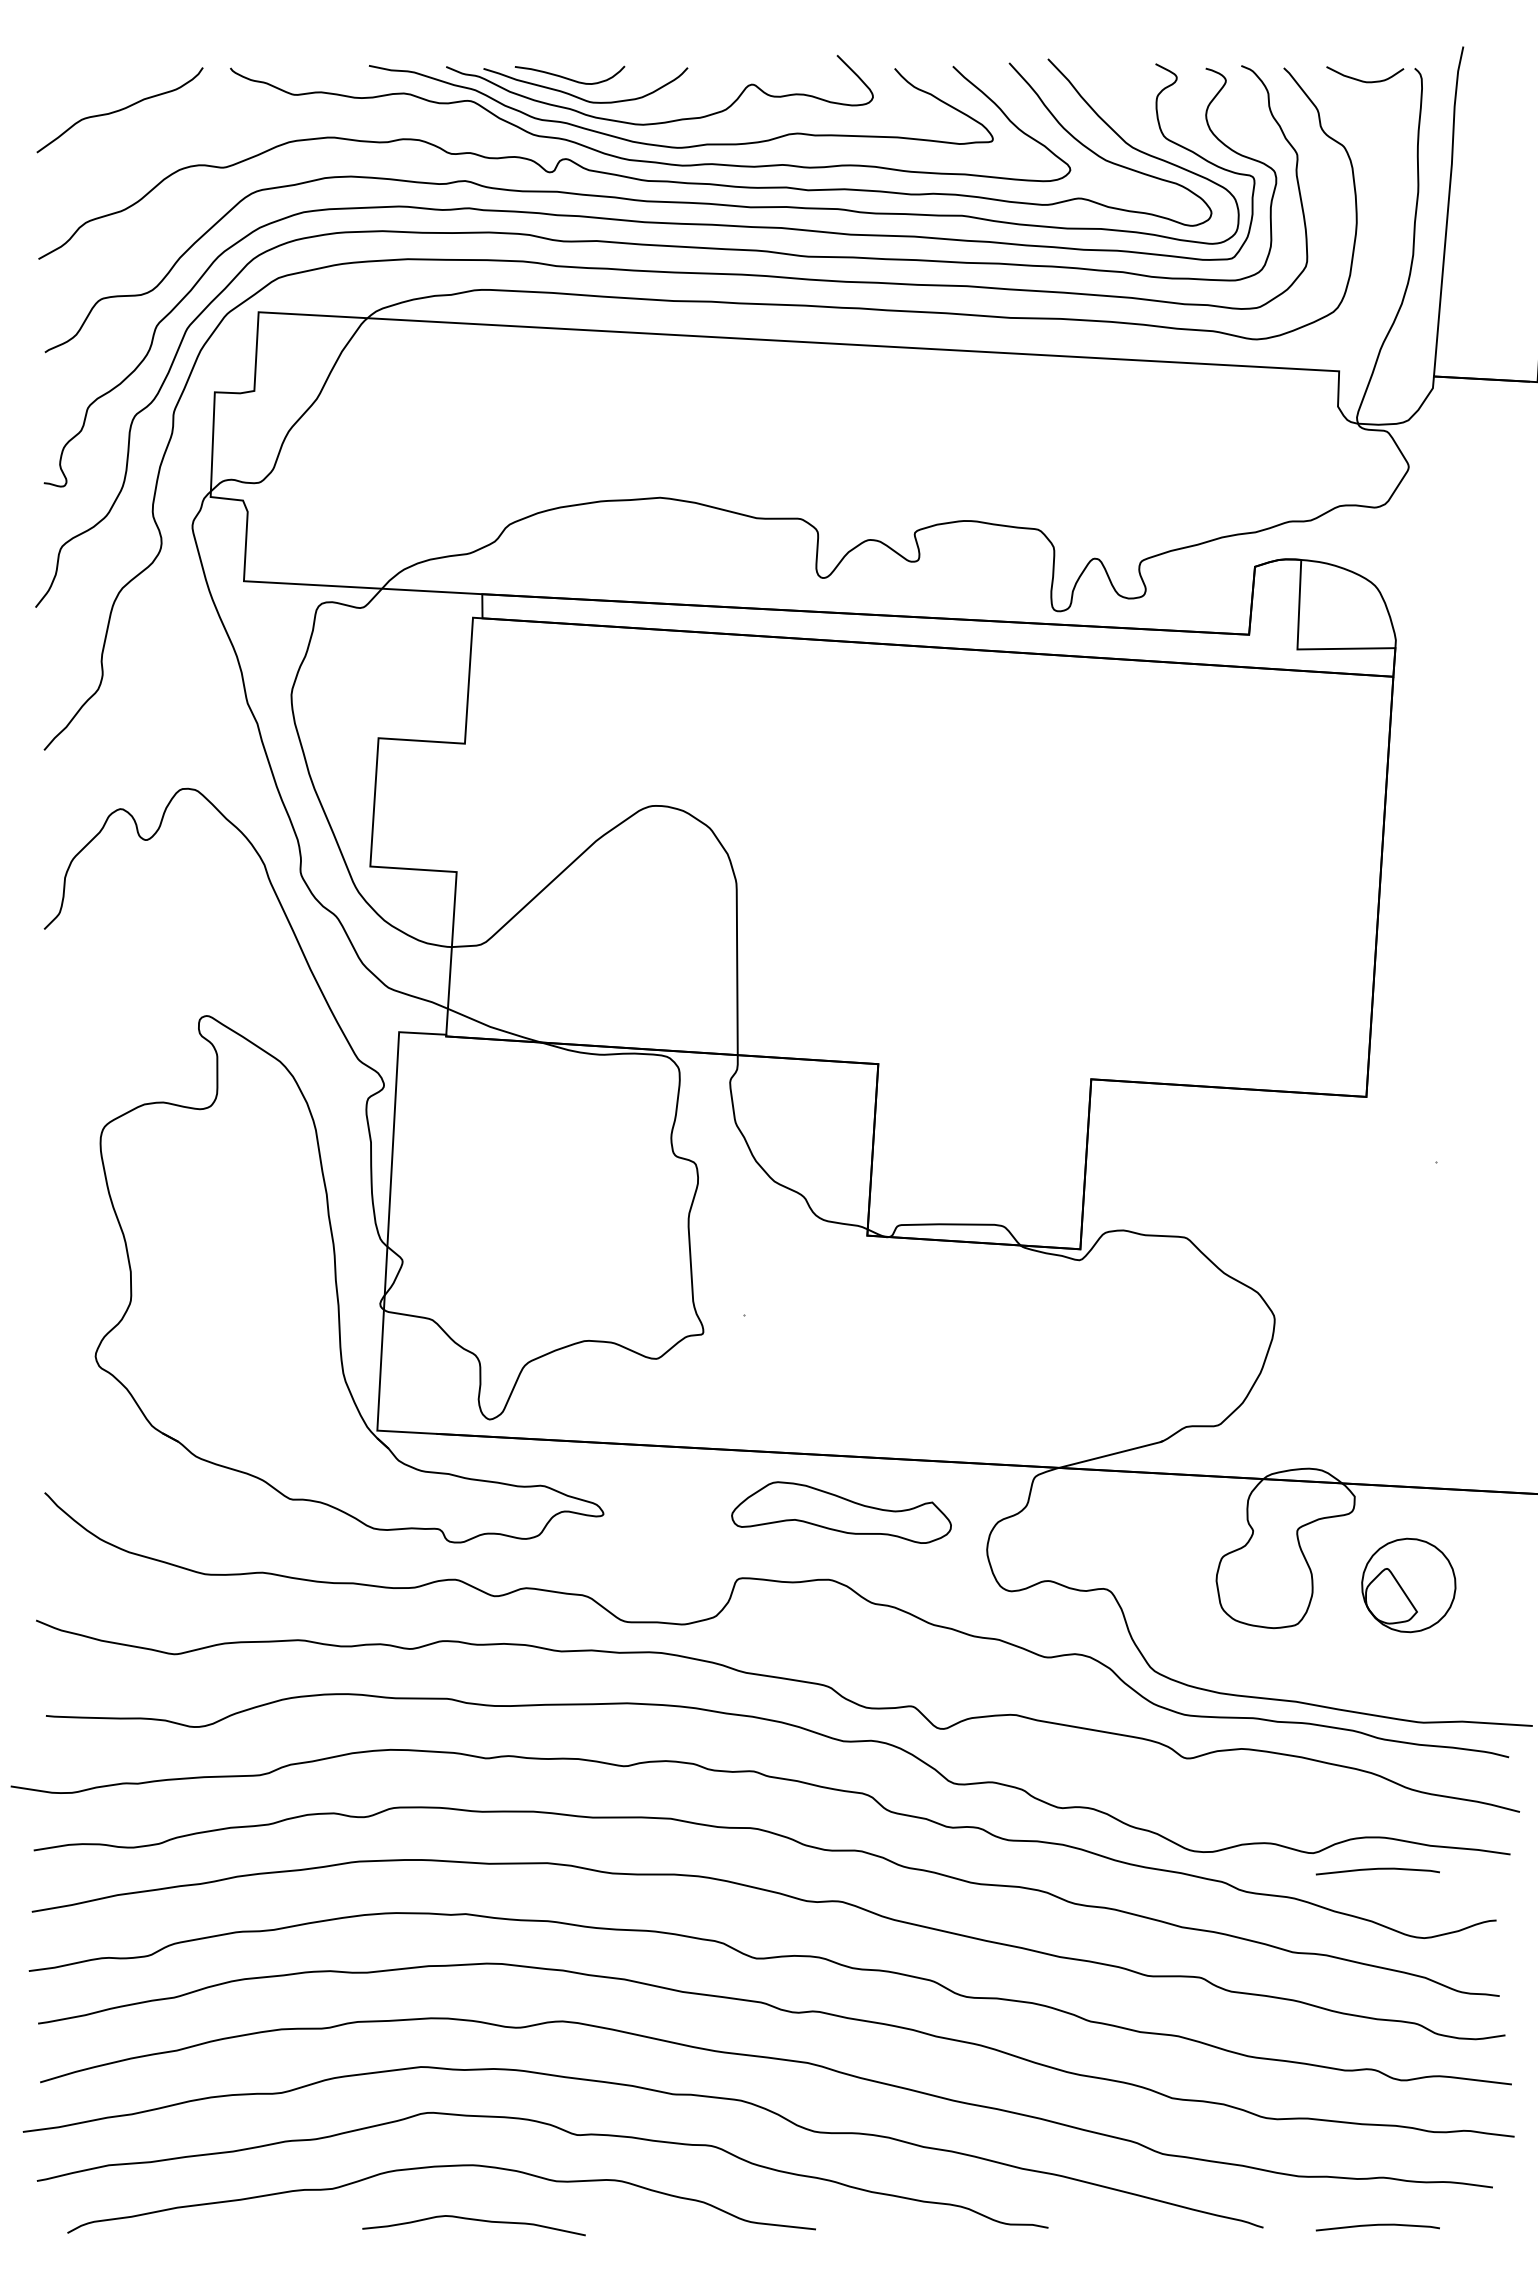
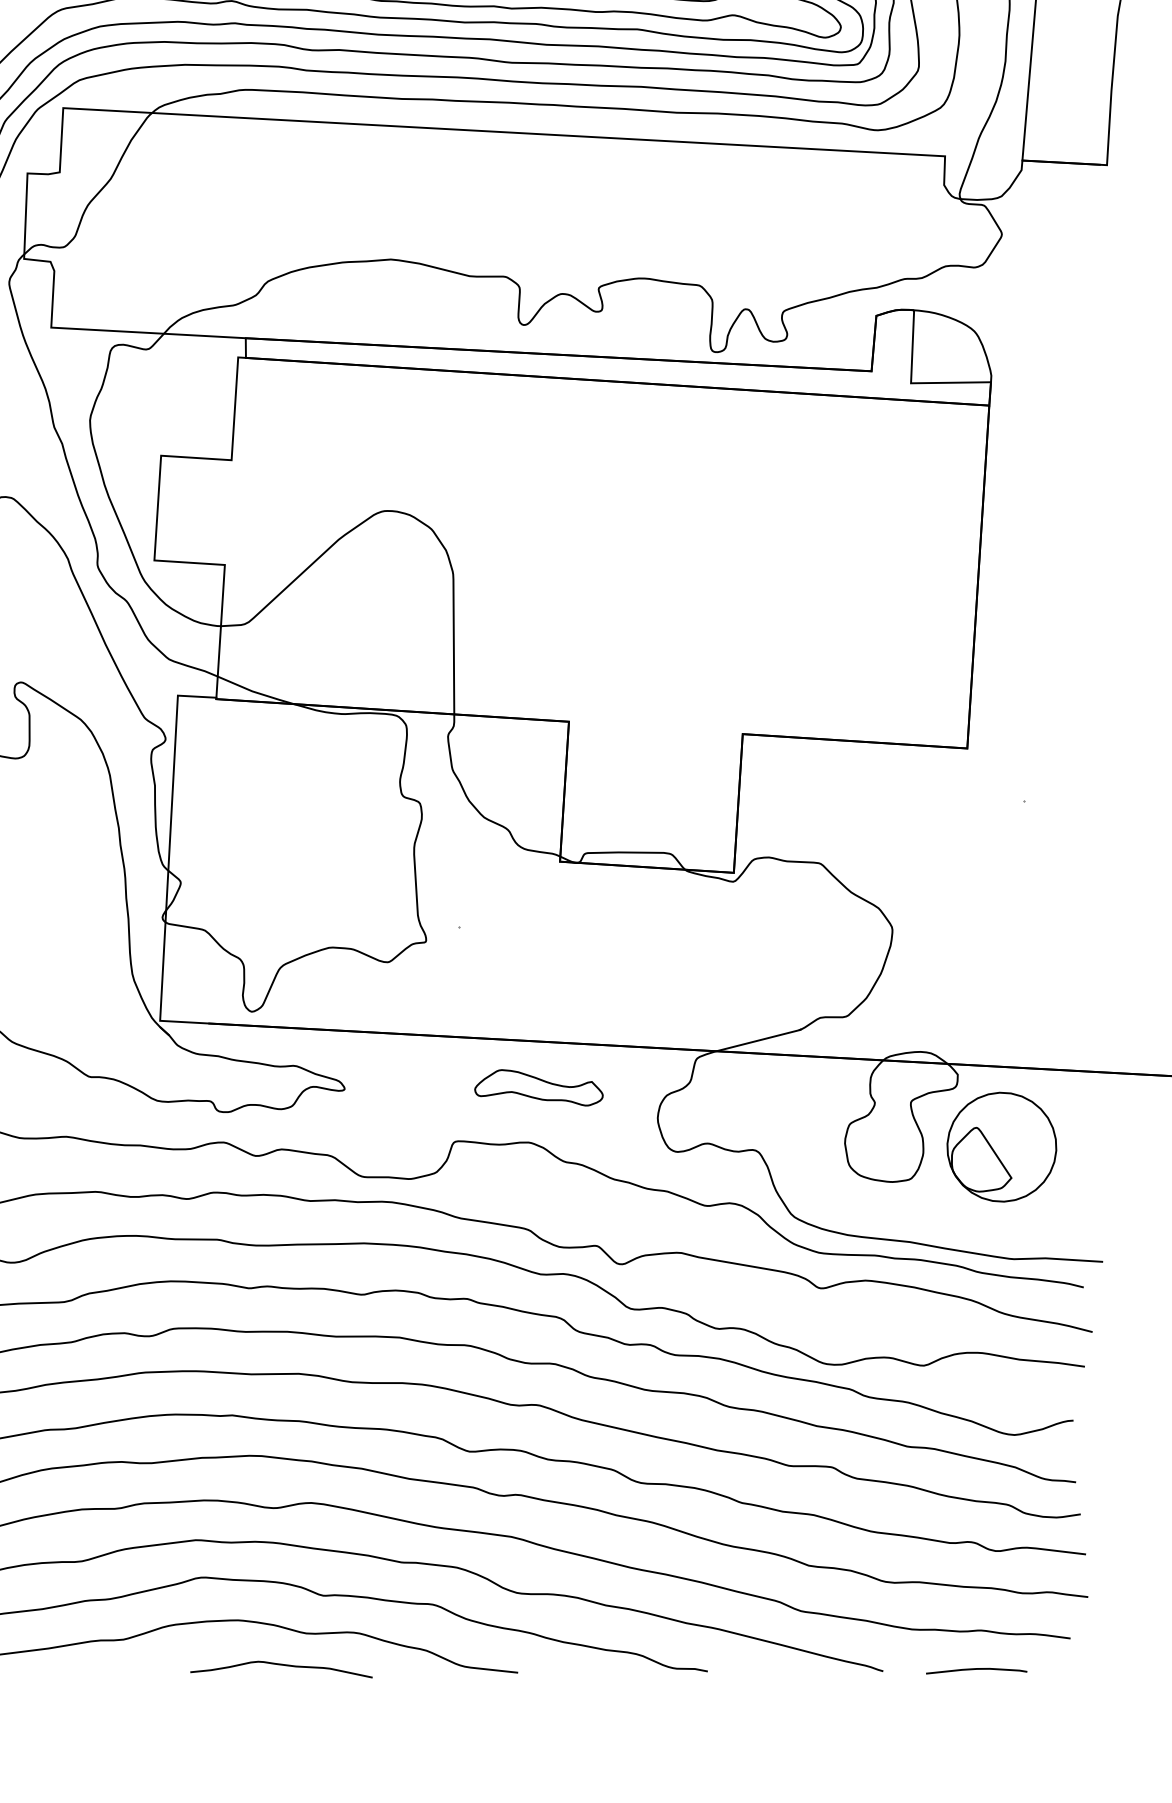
part: (841, 1512) -> (538, 1087), size x0.71
part: (1408, 1585) -> (1001, 1147), size x1.43
curve: (1377, 1869) -> (976, 1378), removed
curve: (473, 2220) -> (281, 1665), moved

